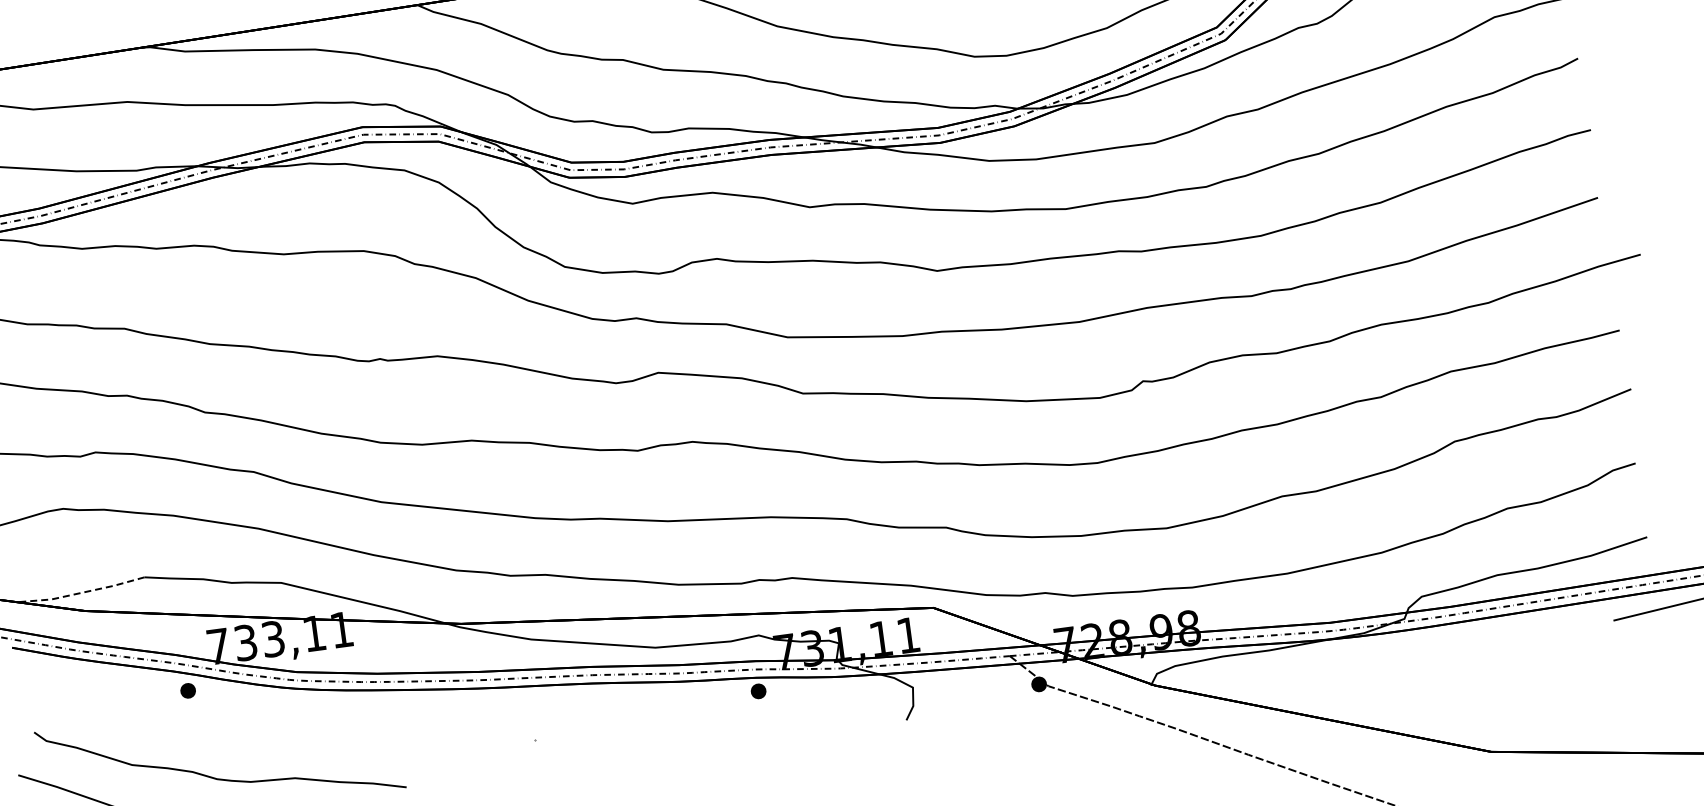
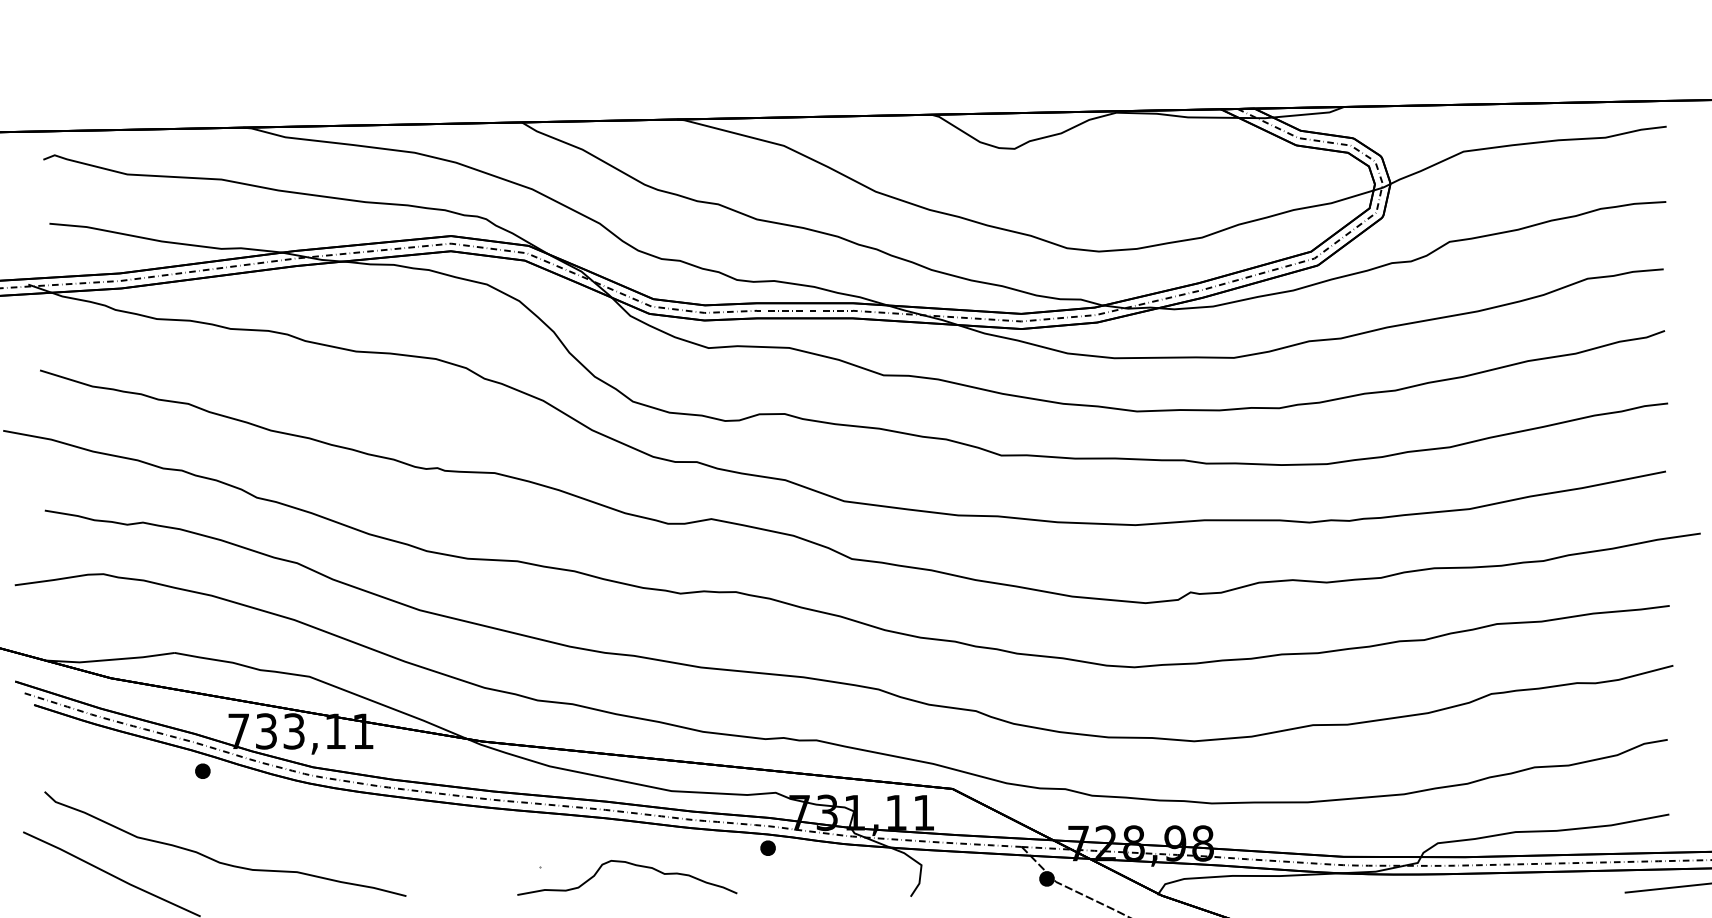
line: (82, 592) -> (111, 659), dashed -> solid
curve: (626, 726) -> (632, 865), added

